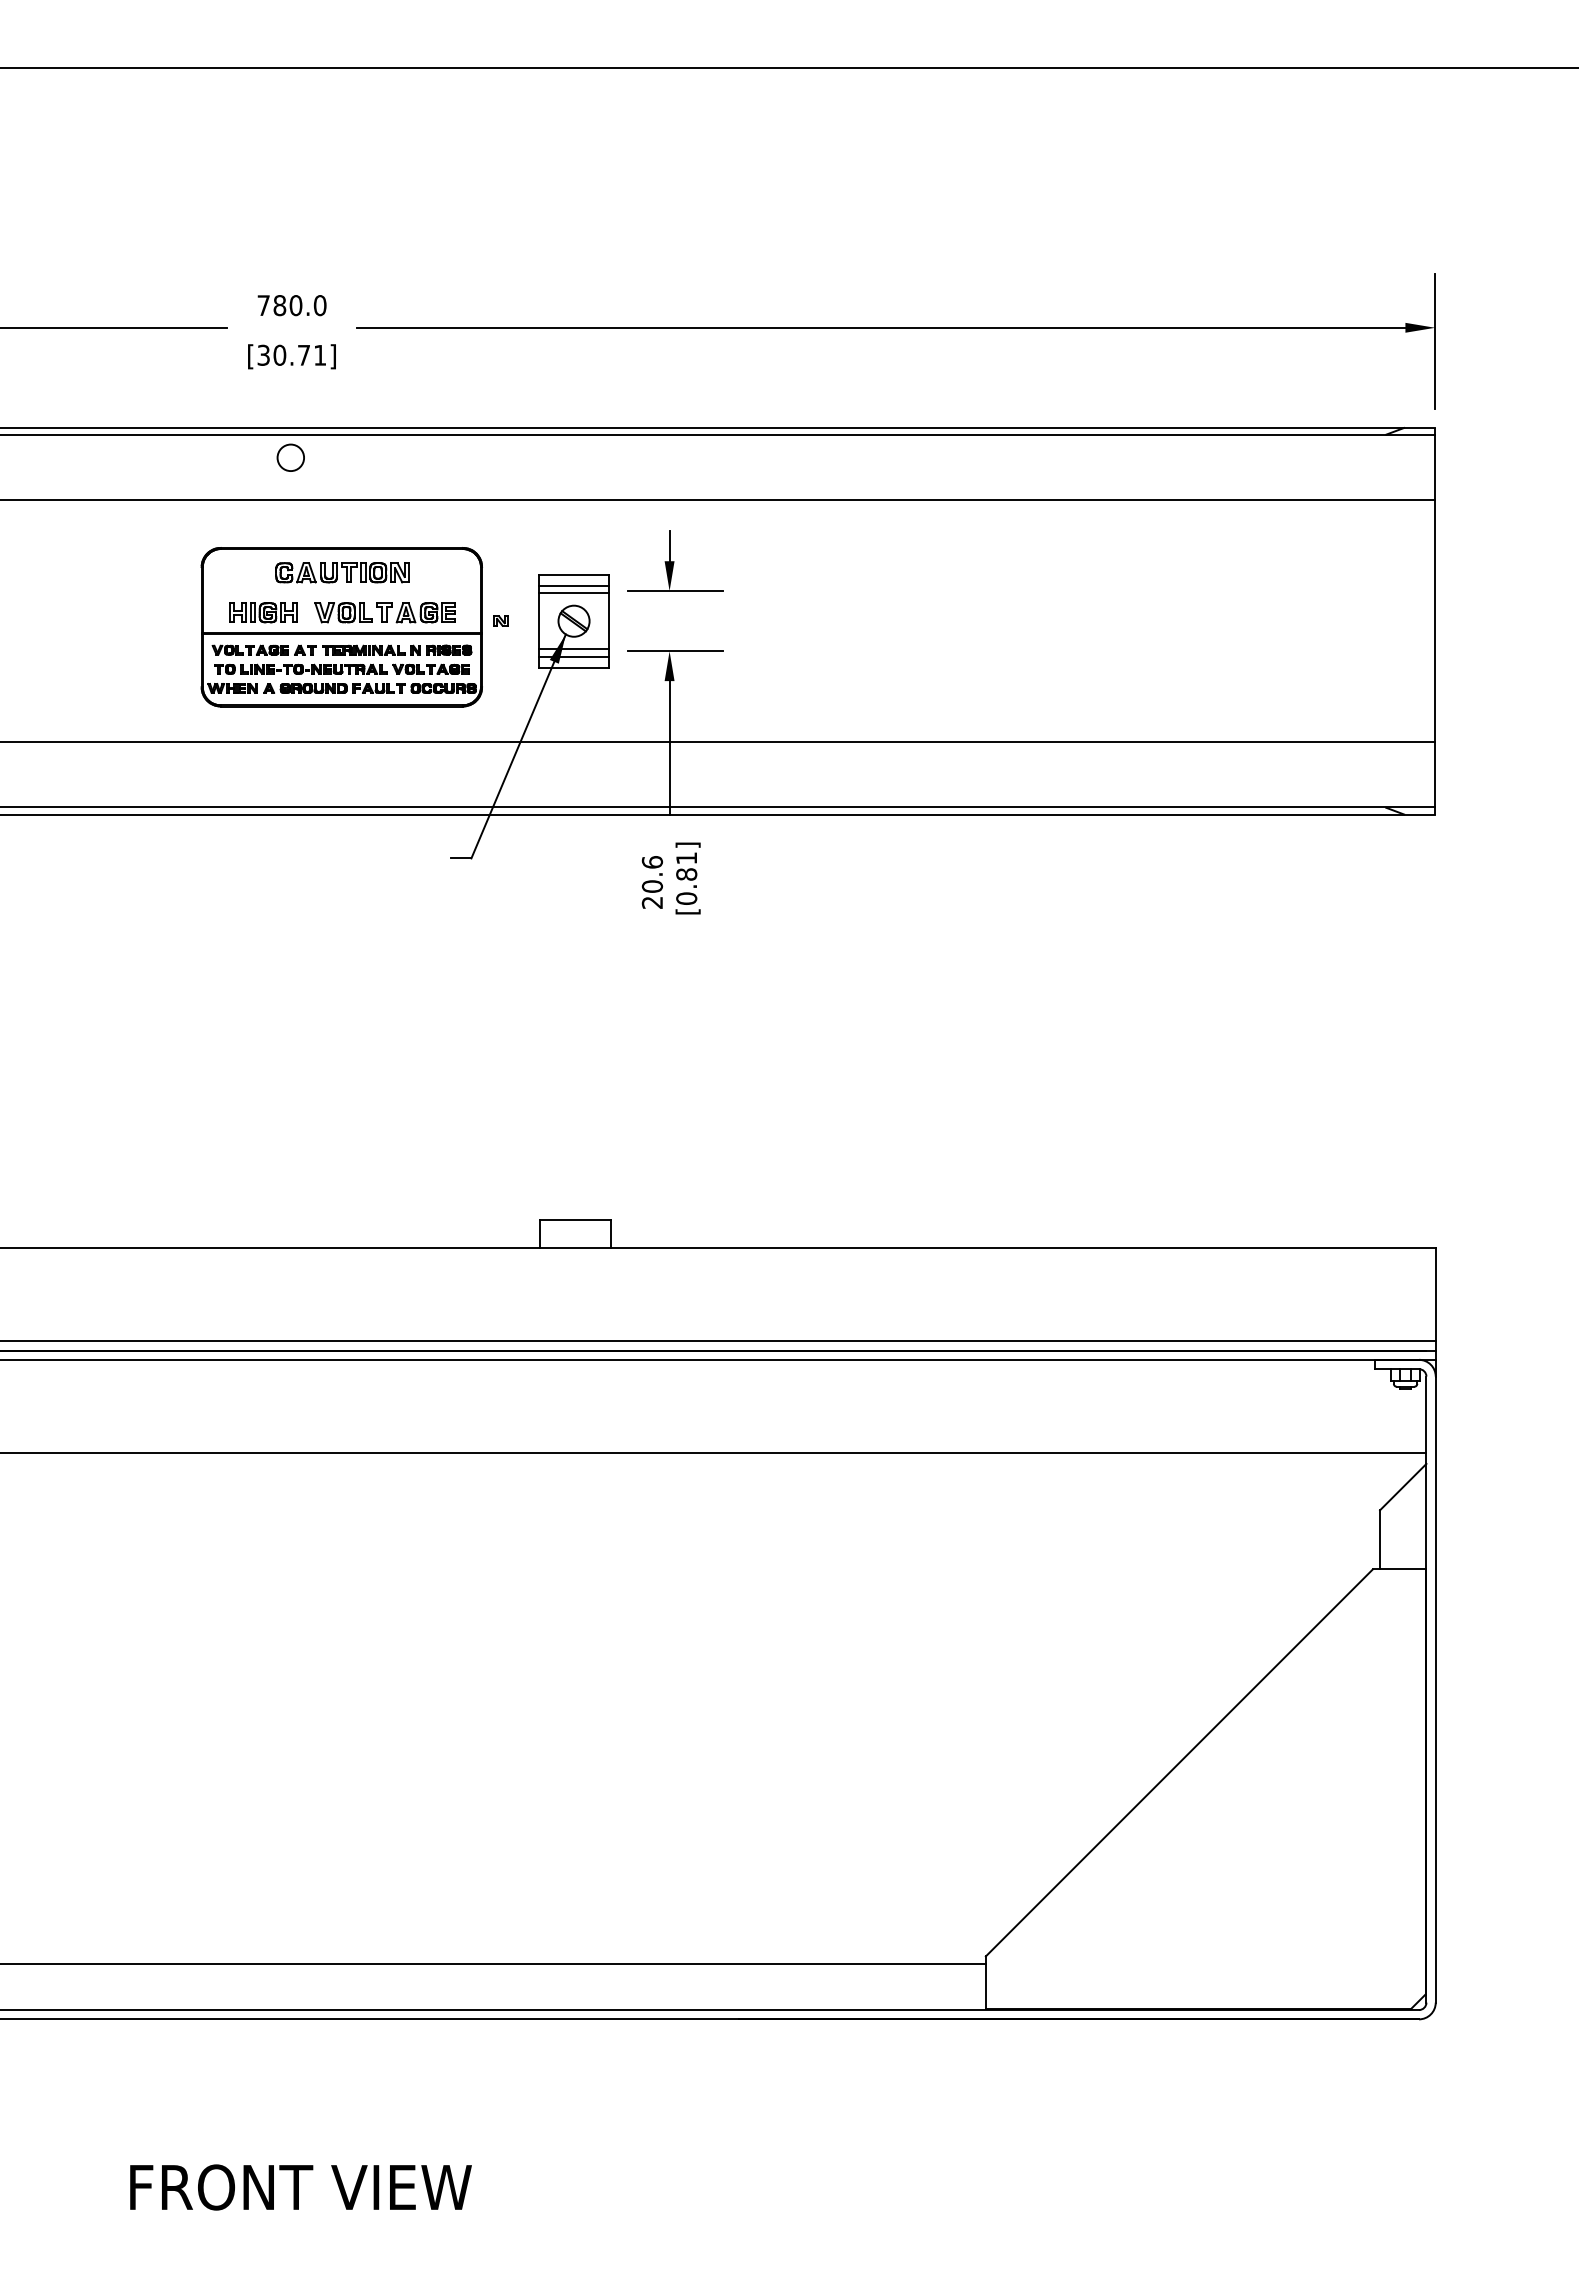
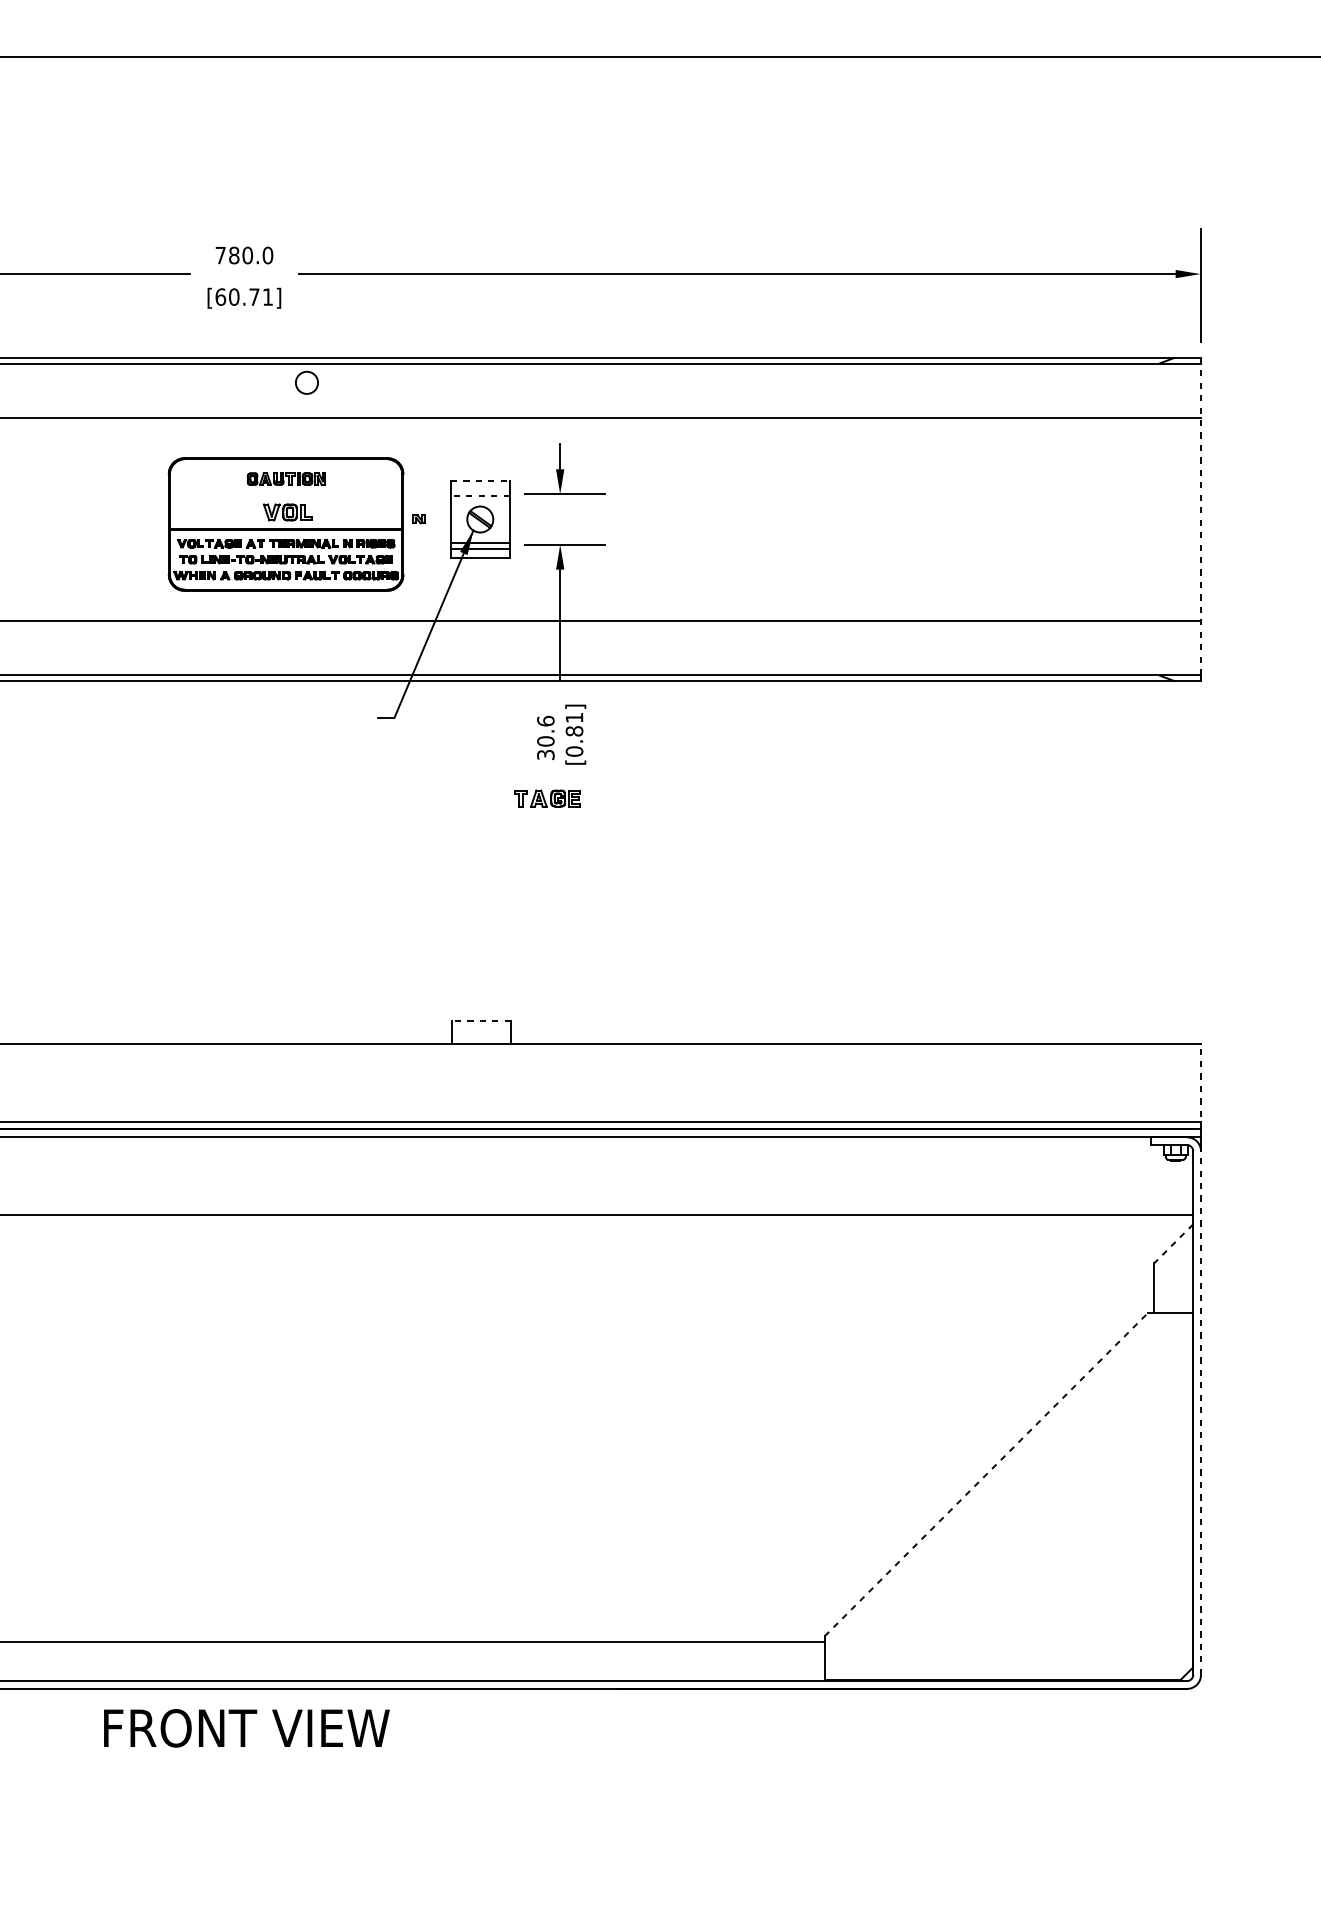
text: (263, 354) -> (220, 296), [30.71] -> [60.71]
circle: (290, 457) -> (306, 382), moved
part: (342, 572) -> (286, 478), size x0.7
line: (574, 574) -> (480, 480), solid -> dashed
line: (573, 585) -> (479, 489), removed
line: (573, 593) -> (479, 496), solid -> dashed
part: (263, 612) -> (220, 512), removed
part: (415, 612) -> (546, 798), moved
line: (1435, 620) -> (1200, 518), solid -> dashed
text: (652, 902) -> (545, 754), 20.6 -> 30.6
line: (574, 1220) -> (480, 1020), solid -> dashed
line: (1435, 1298) -> (1200, 1085), solid -> dashed
line: (1403, 1487) -> (1174, 1244), solid -> dashed
line: (1435, 1689) -> (1200, 1413), solid -> dashed
line: (1179, 1762) -> (986, 1474), solid -> dashed
text: (300, 2187) -> (246, 1728), moved

